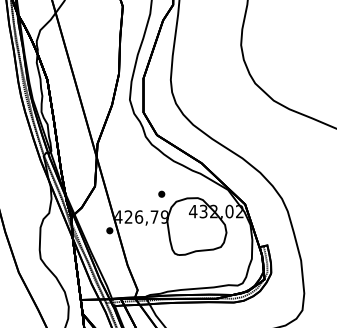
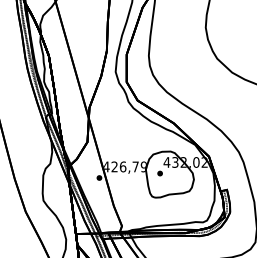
part: (161, 193) -> (159, 172), moved

